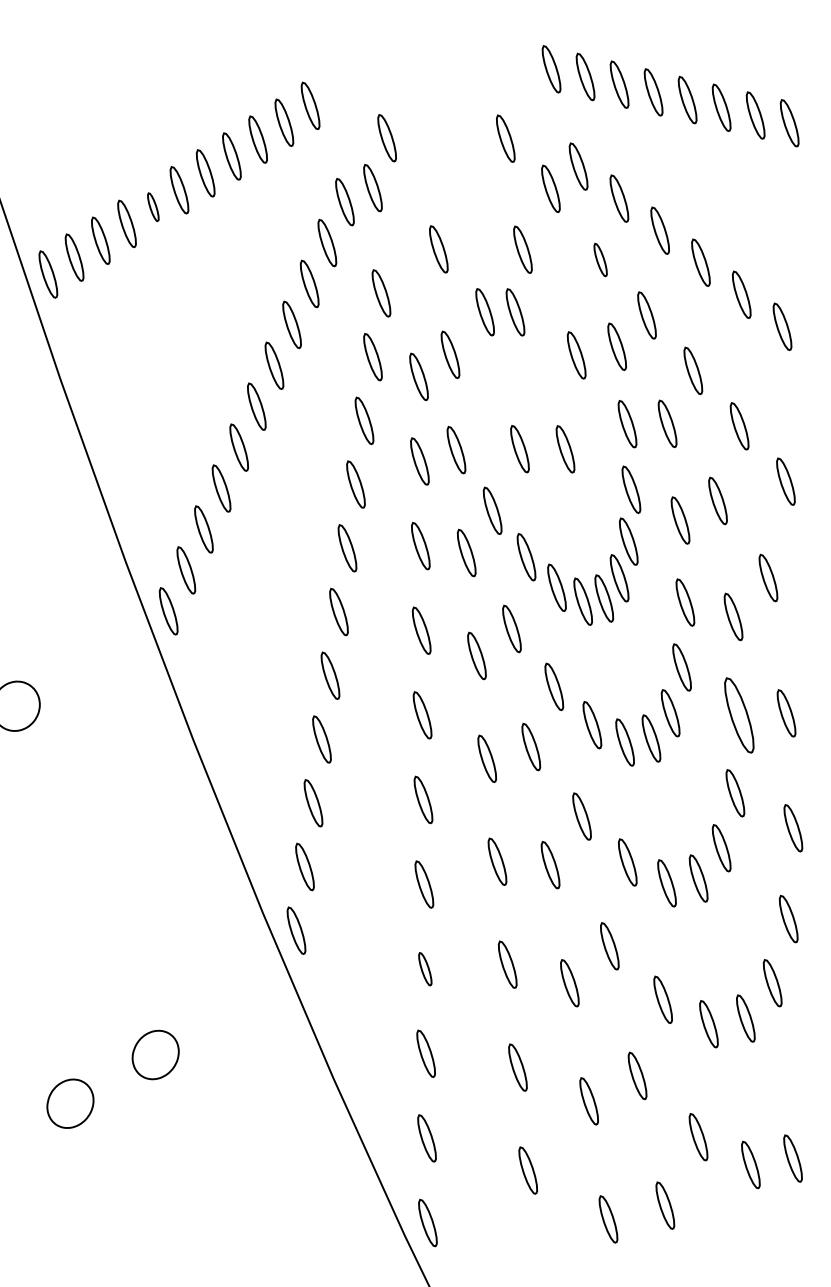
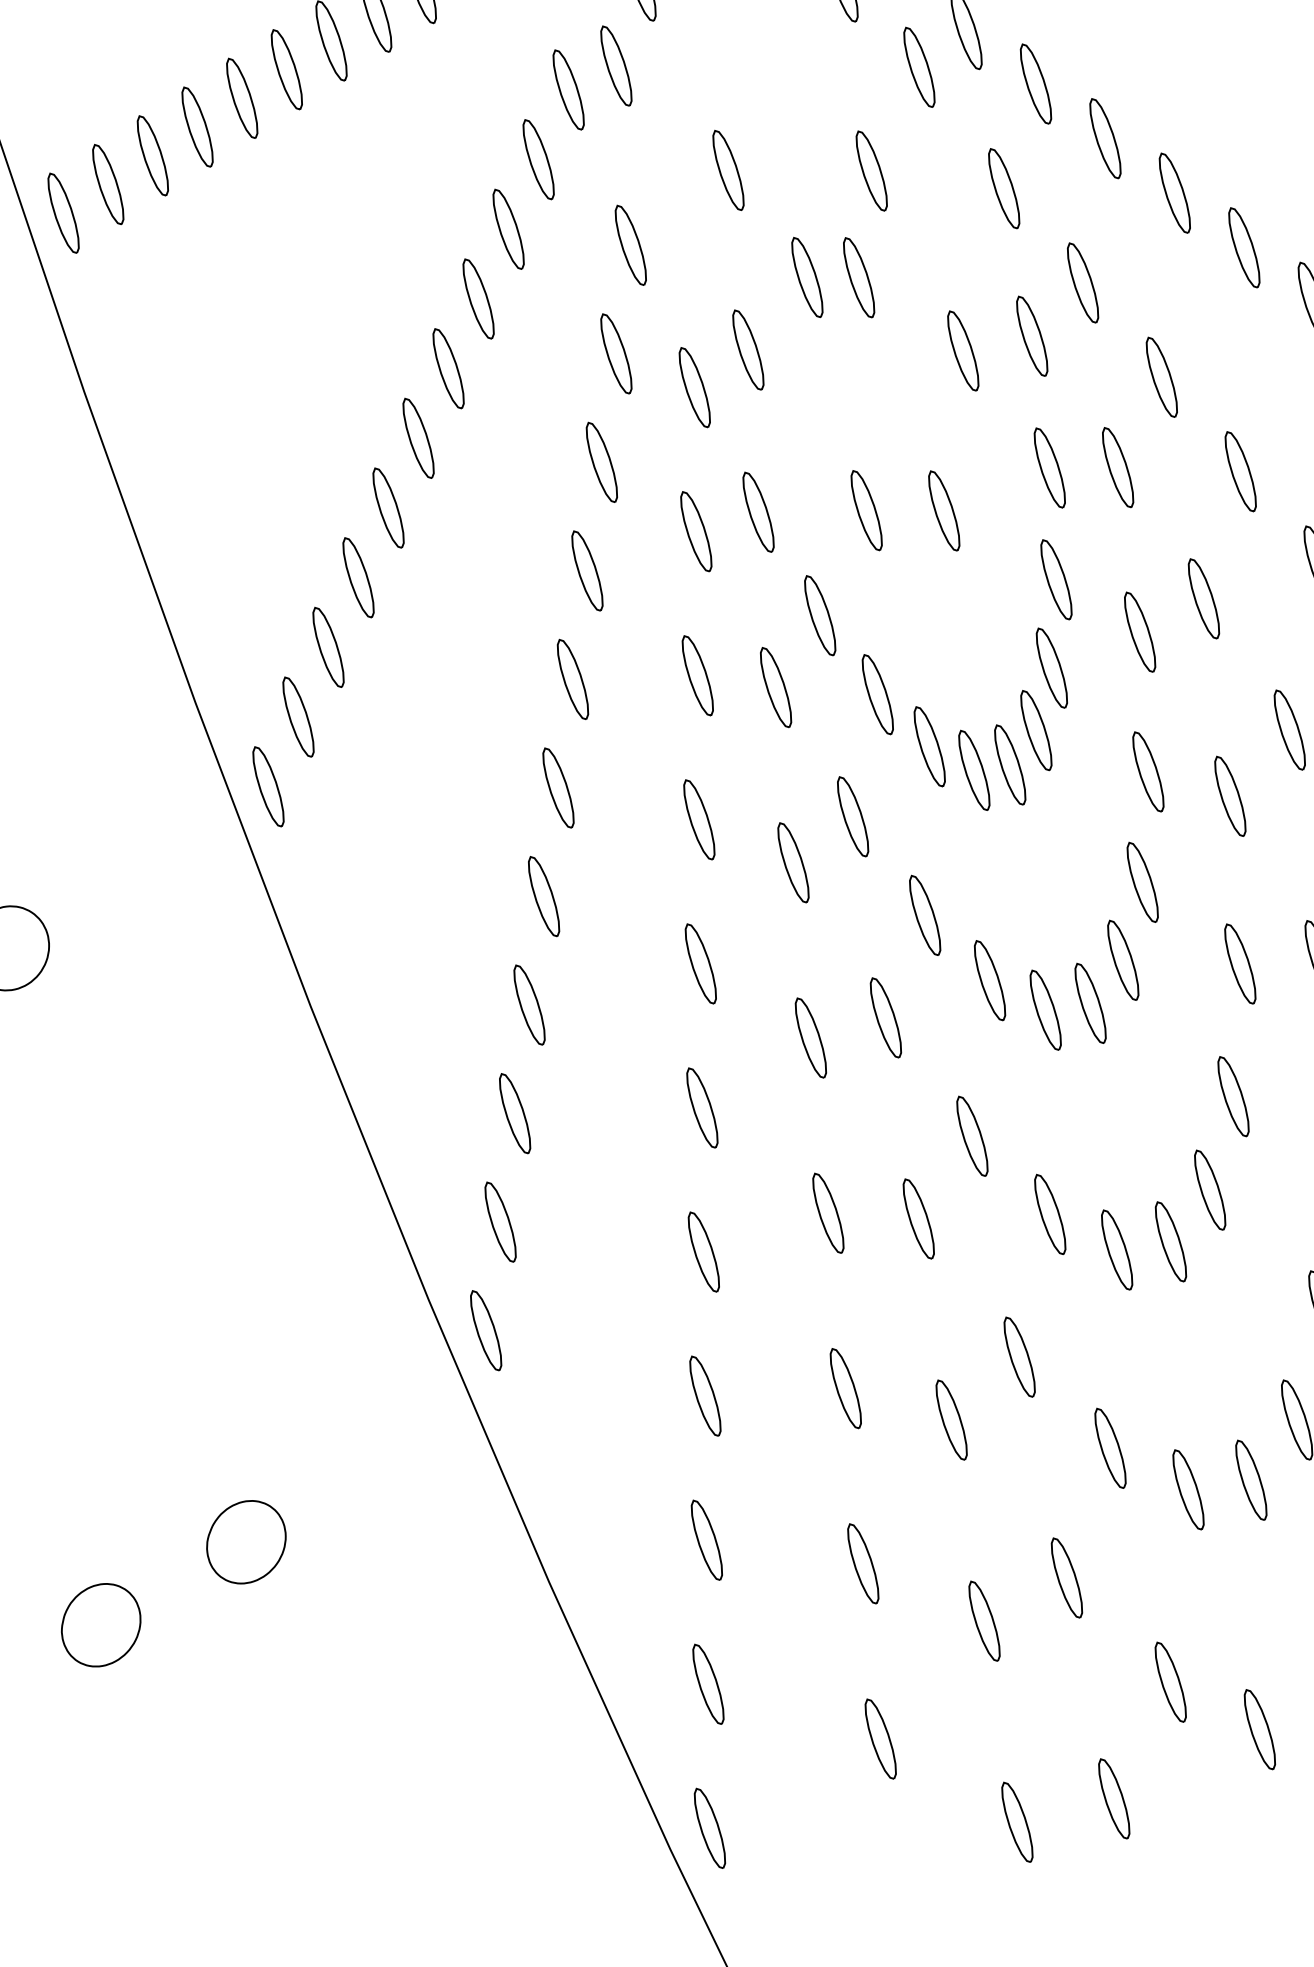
part: (153, 207) -> (242, 98), size x1.67
part: (600, 259) -> (1003, 187), size x1.43
part: (739, 715) -> (1240, 964), size x0.62
part: (425, 969) -> (705, 1396), size x1.43

